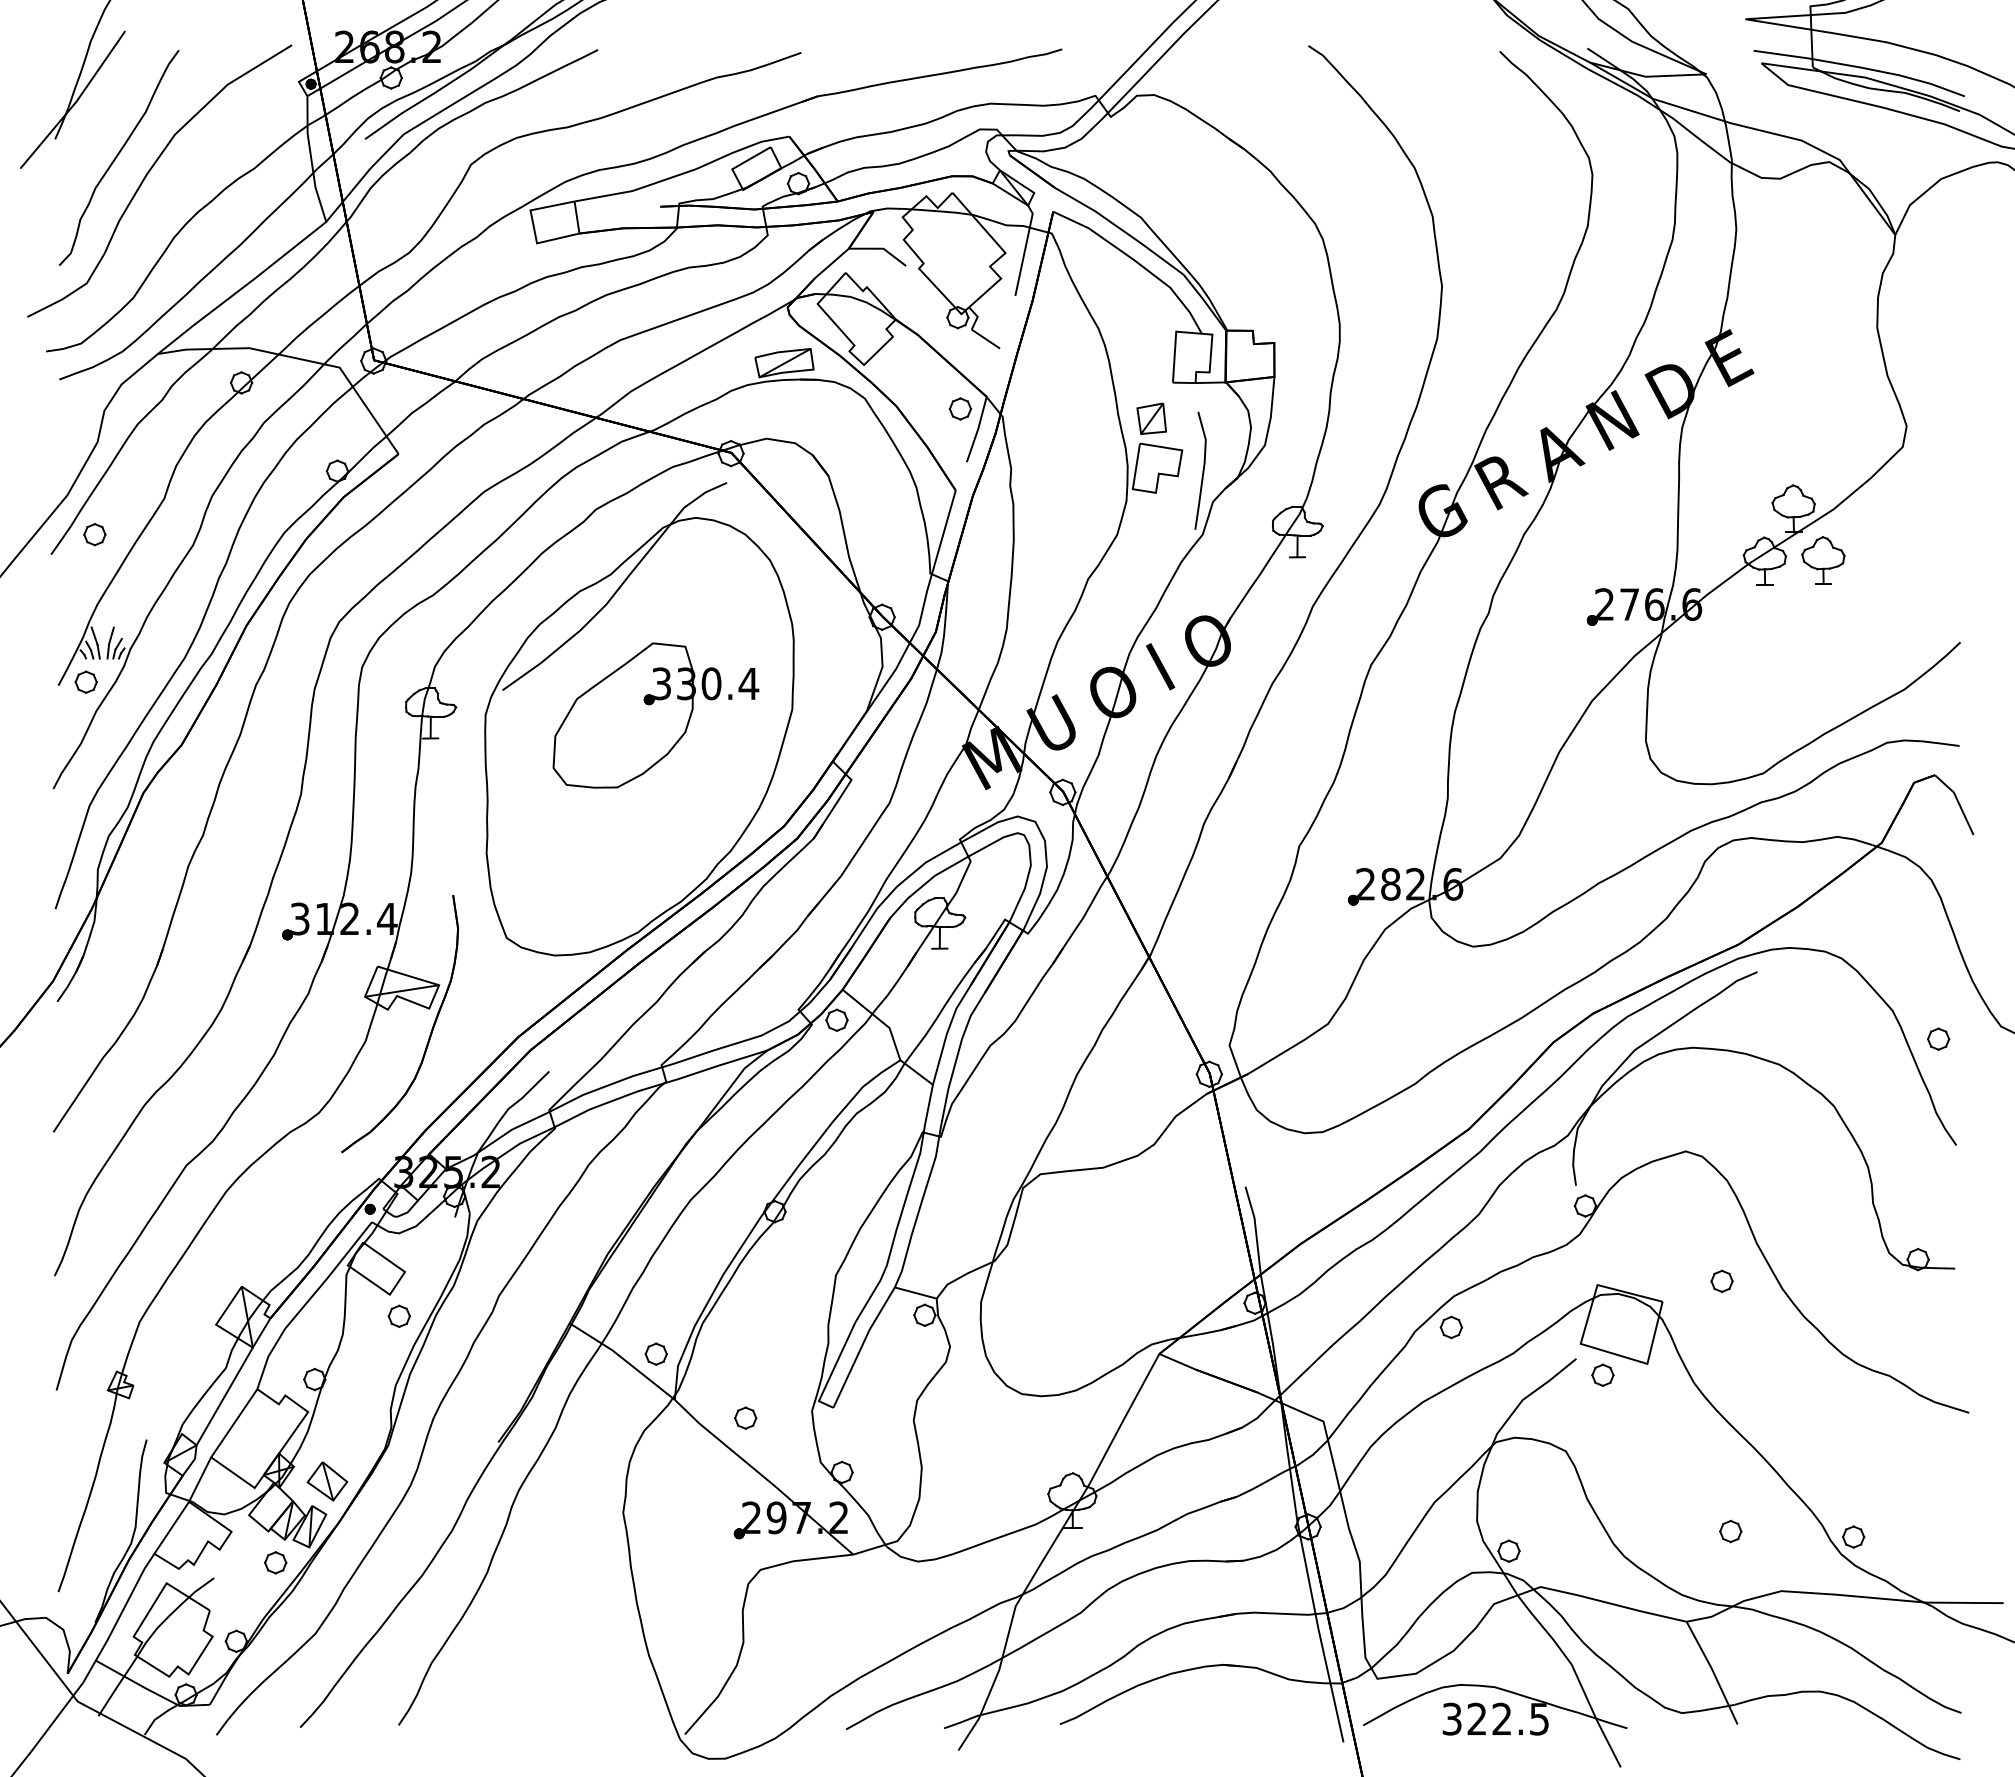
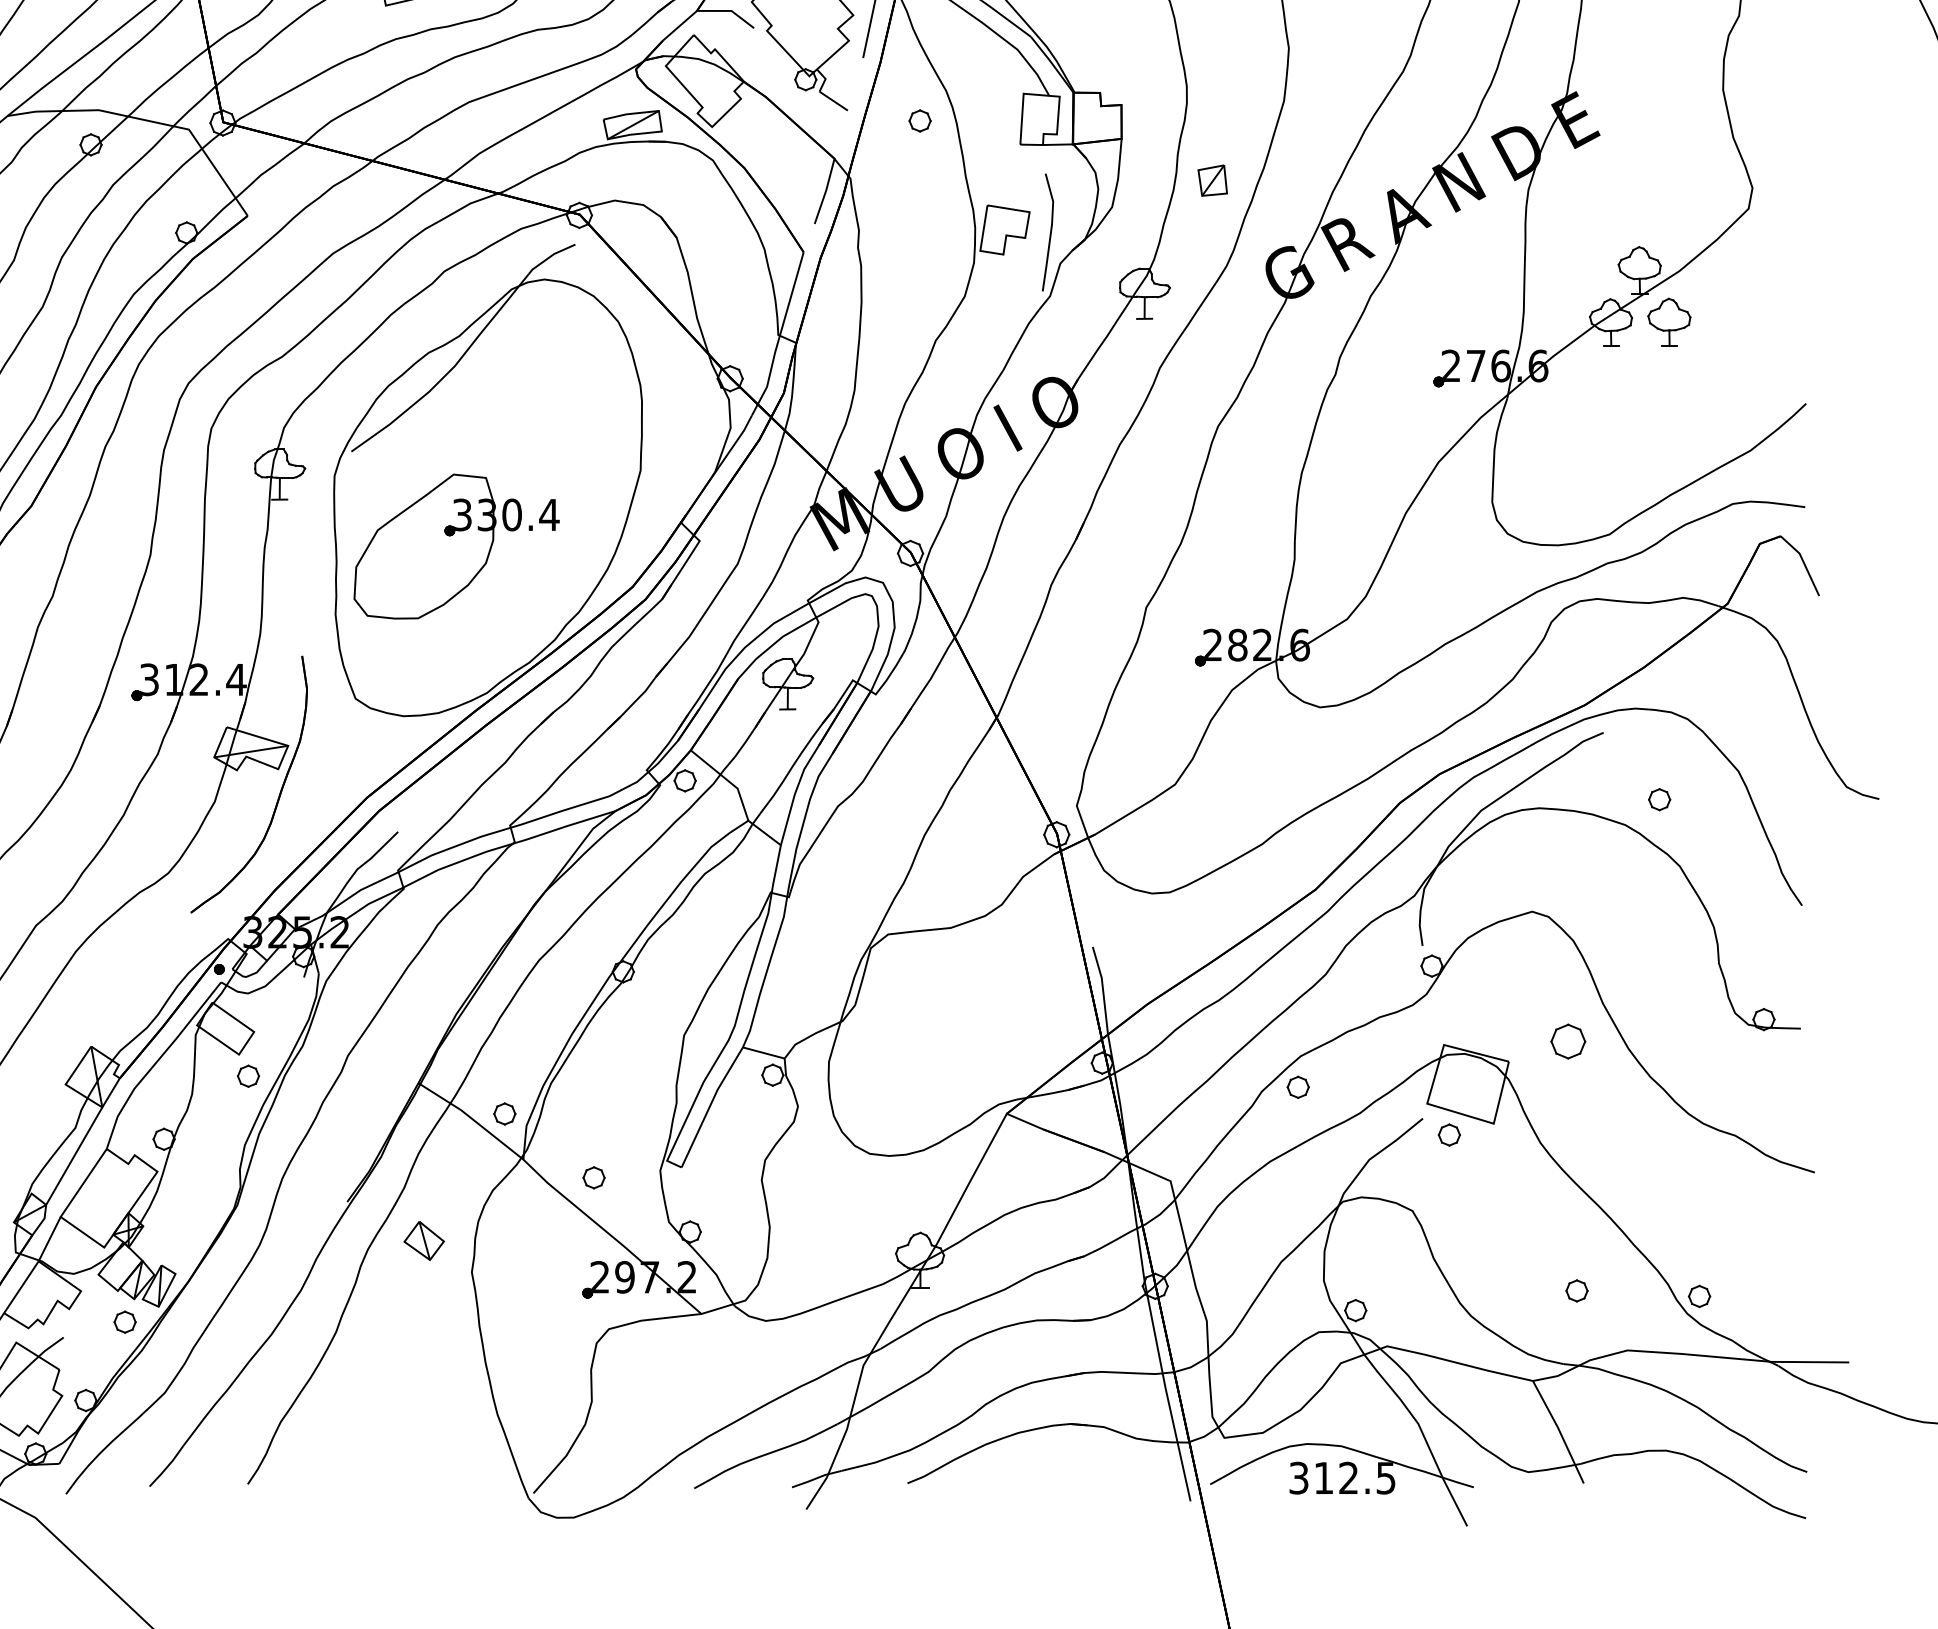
part: (959, 408) -> (919, 120), moved
part: (1151, 418) -> (1212, 180), moved
part: (655, 715) -> (456, 546), moved
part: (1938, 1038) -> (1659, 799), moved
part: (1721, 1280) -> (1567, 1040), size x1.6
part: (327, 1481) -> (424, 1241), moved
text: (1476, 1718) -> (1323, 1477), 322.5 -> 312.5

